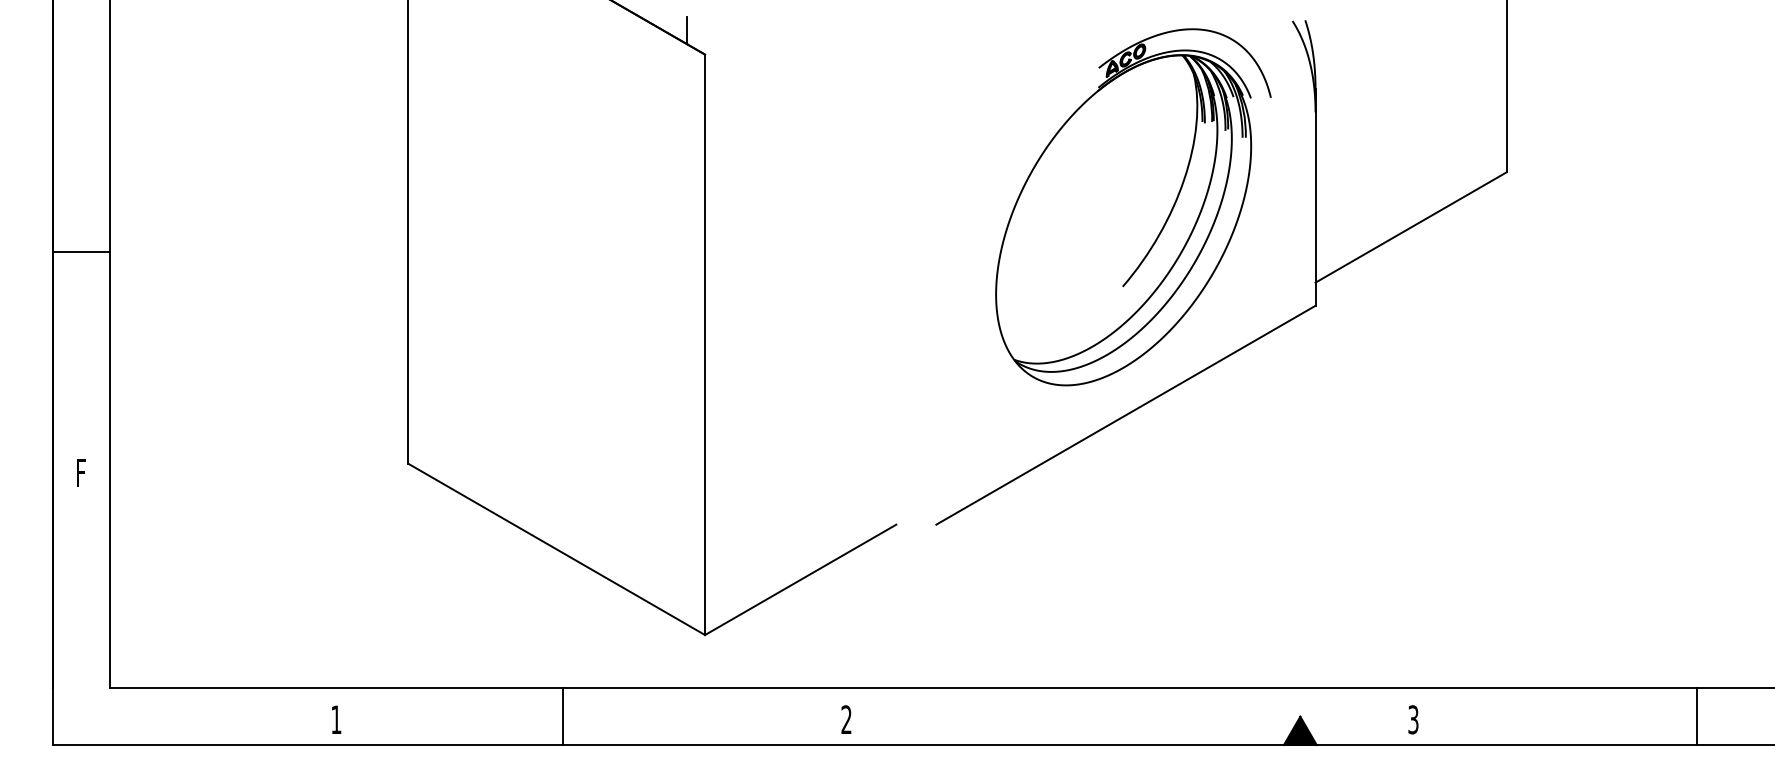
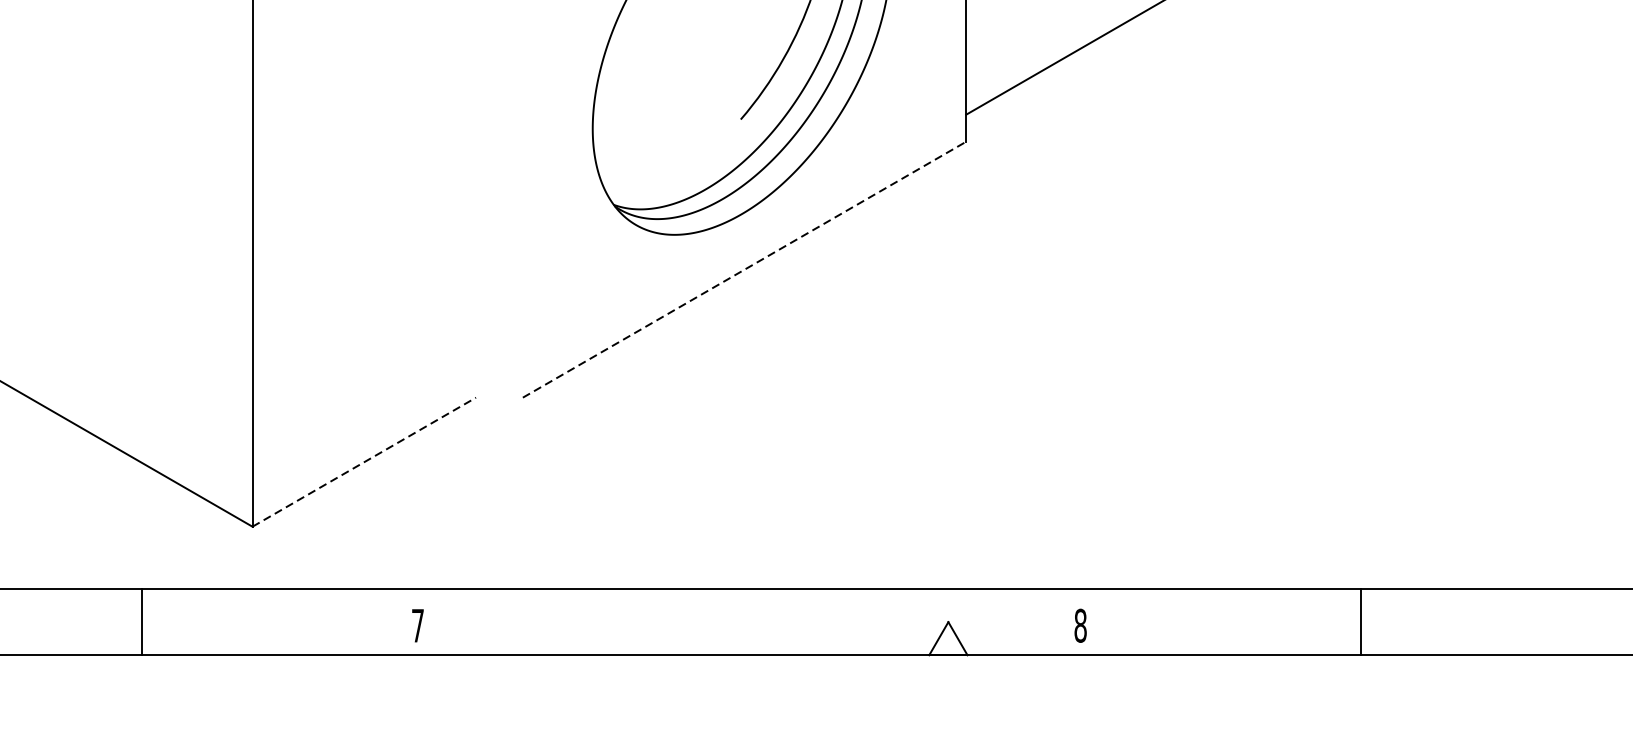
line: (1125, 415) -> (743, 270), solid -> dashed
line: (801, 579) -> (365, 461), solid -> dashed
line: (563, 716) -> (141, 621), moved
line: (1697, 716) -> (1361, 621), moved
text: (846, 719) -> (417, 625), 2 -> 7
text: (1413, 719) -> (1080, 625), 3 -> 8
fill: (1299, 730) -> (947, 638), removed

